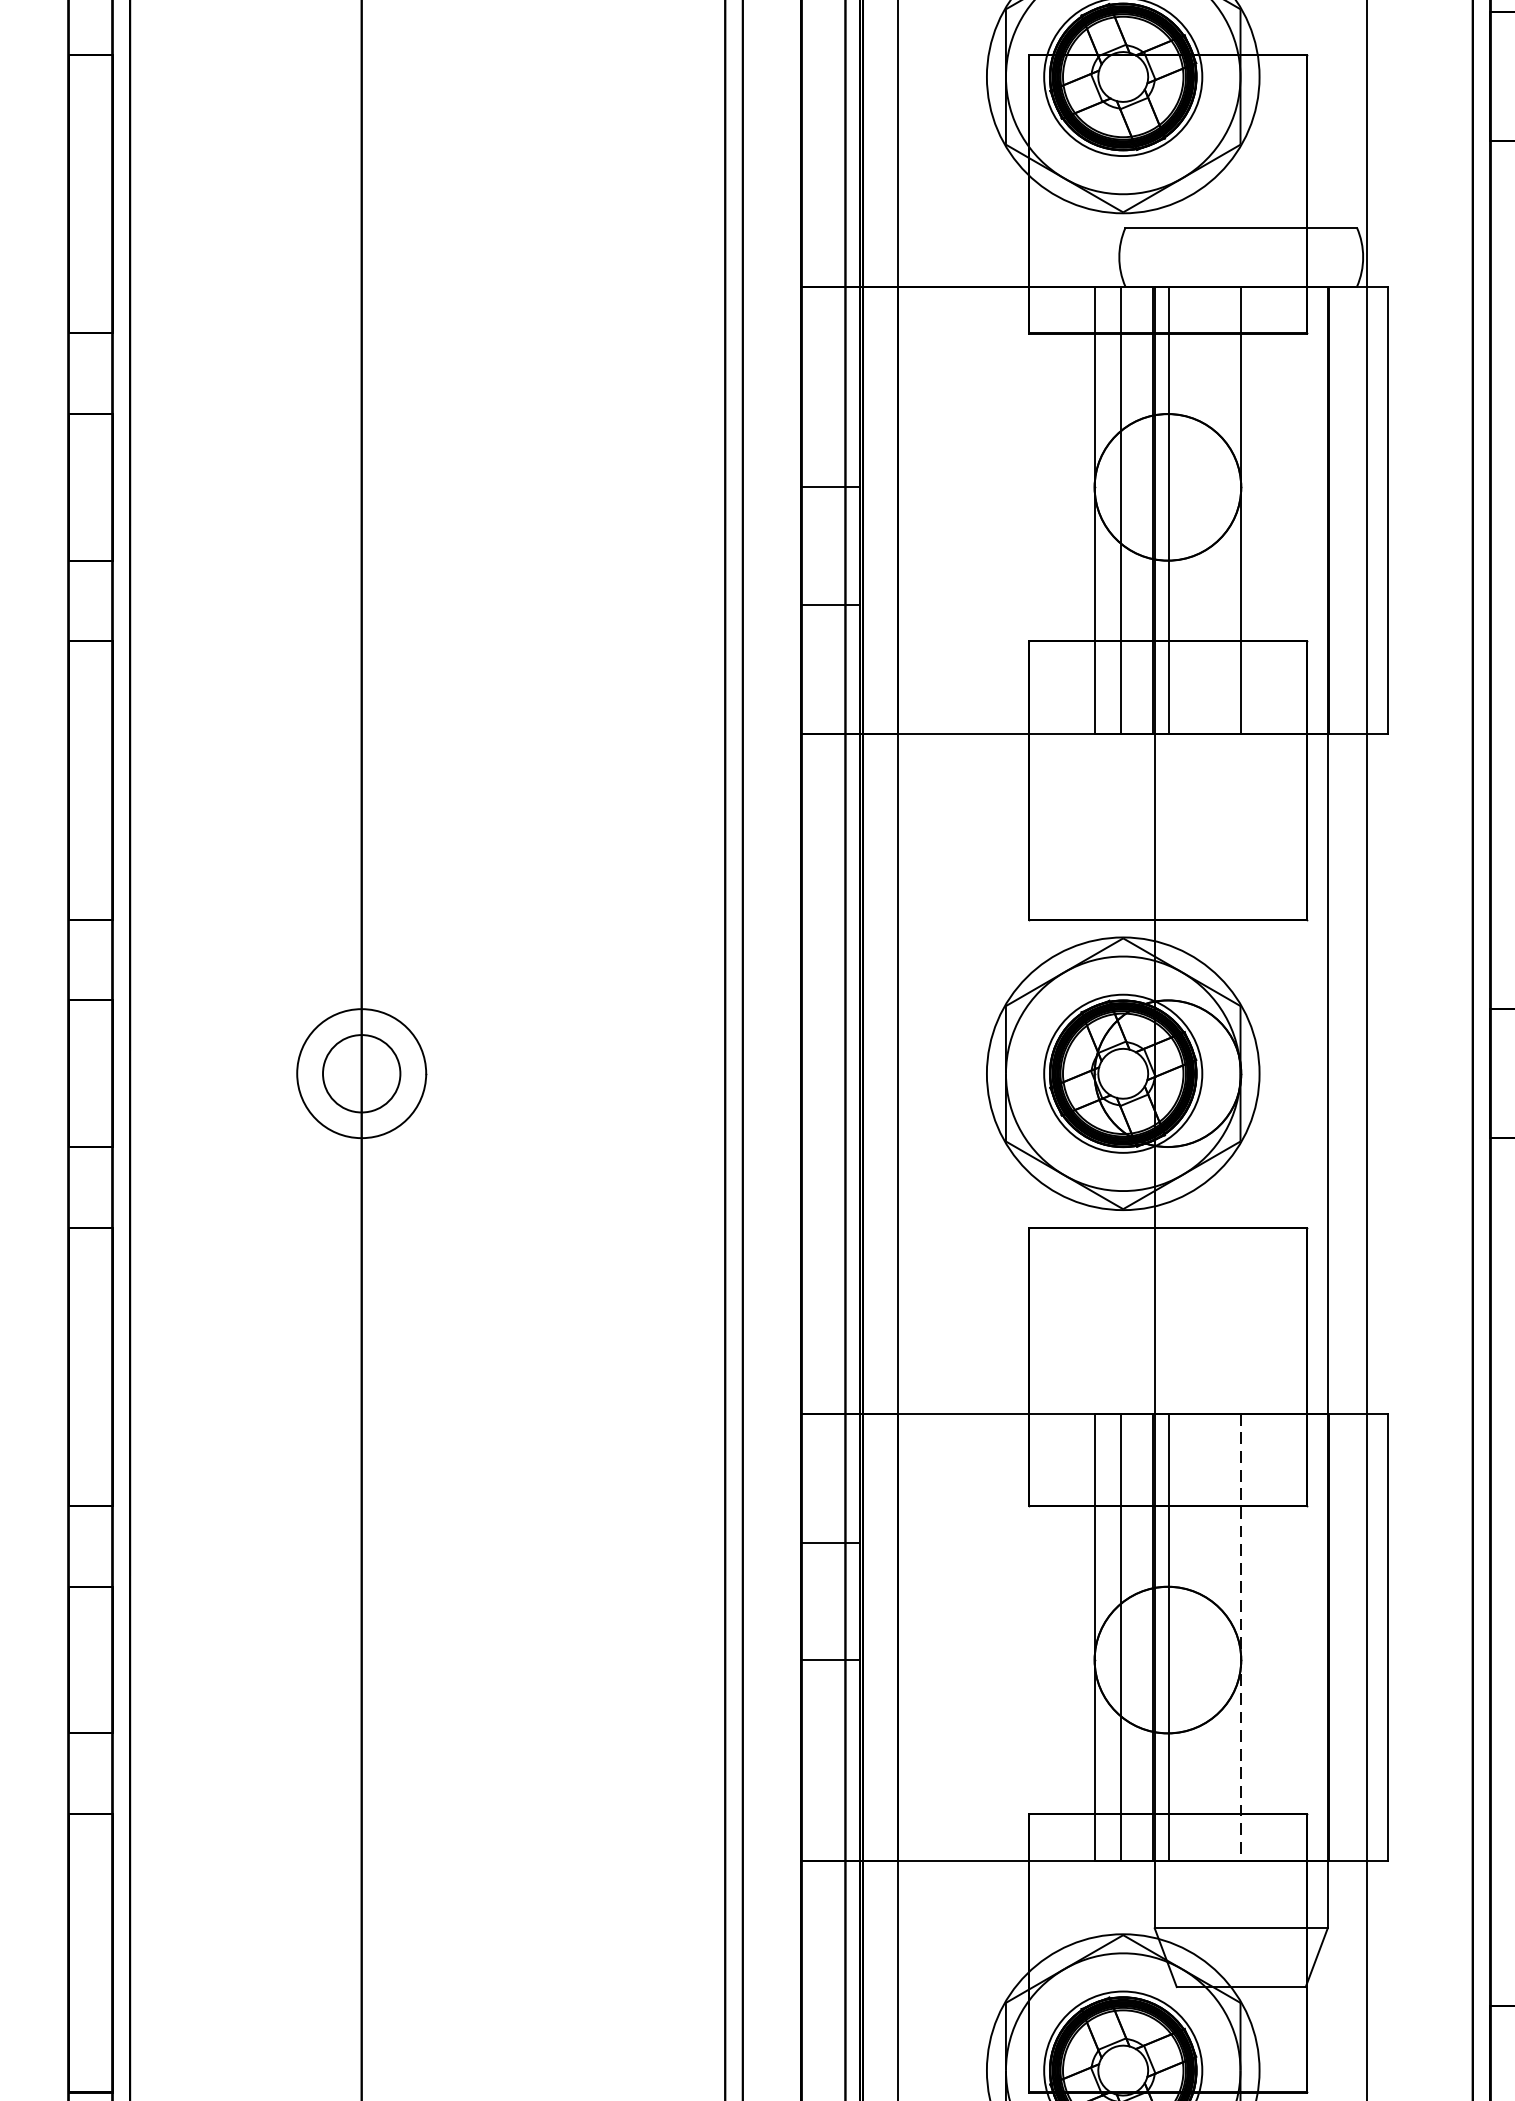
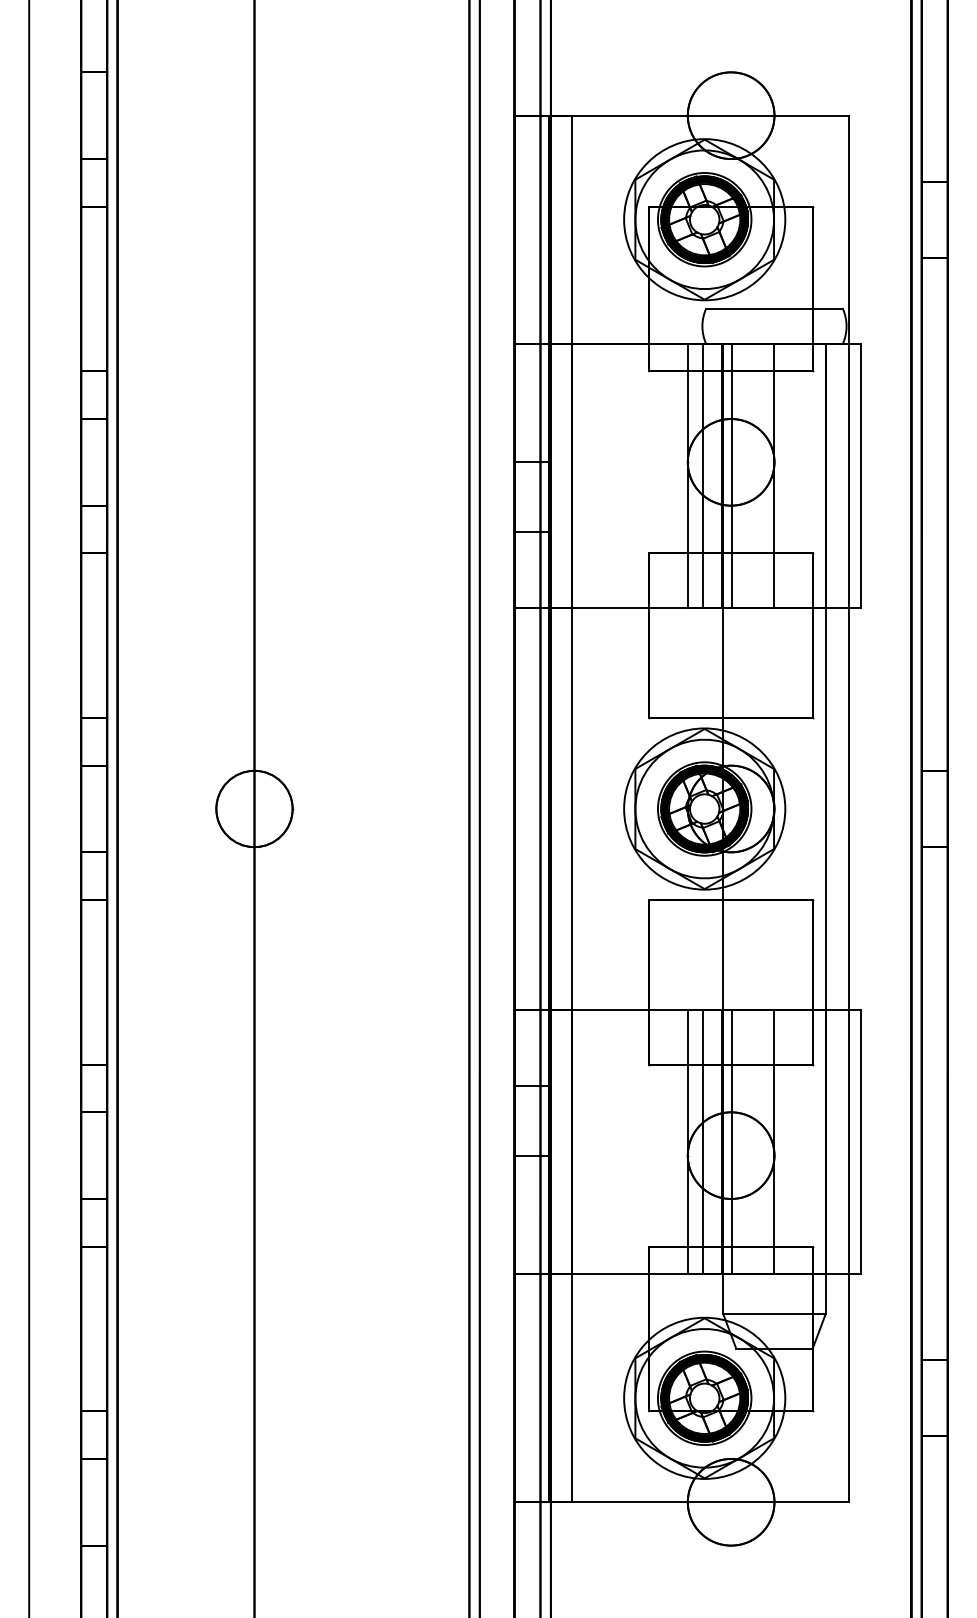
circle: (361, 1072) -> (254, 808), size x1.67
line: (1241, 1637) -> (774, 1142), dashed -> solid

